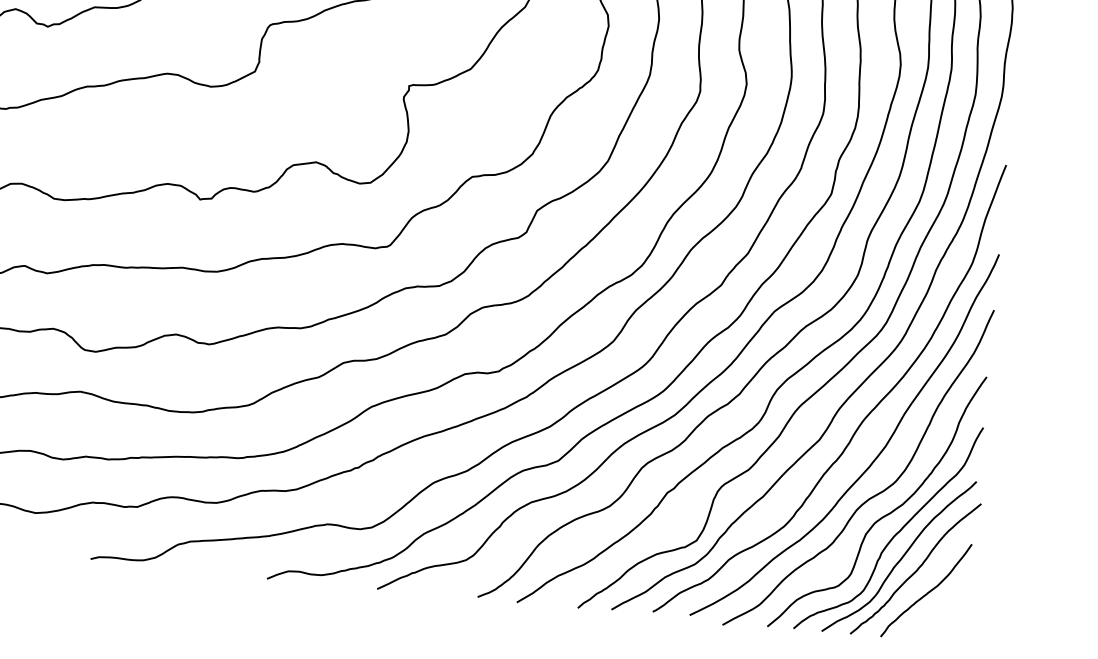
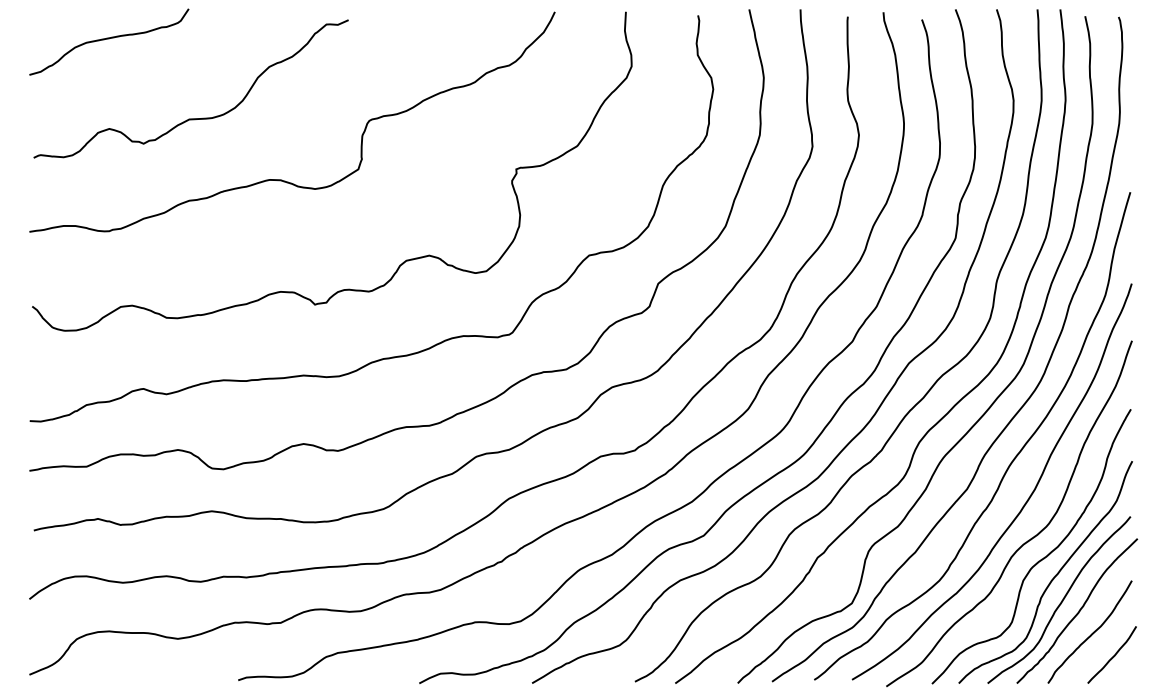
curve: (947, 615) -> (1113, 655), added

